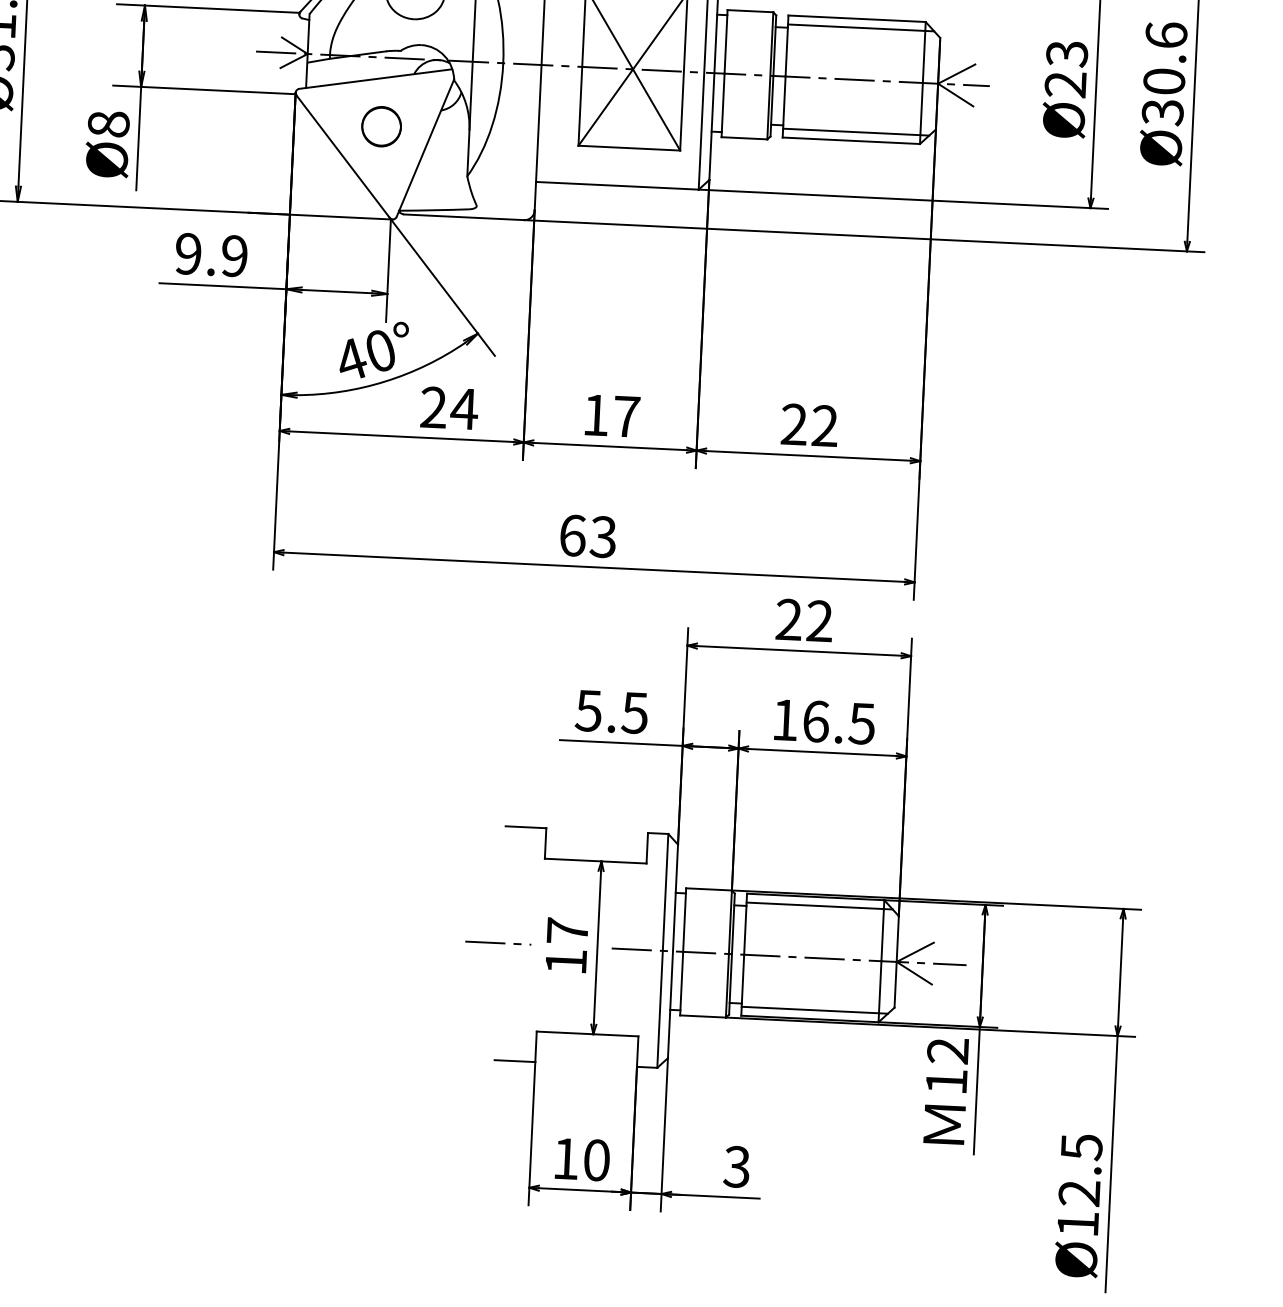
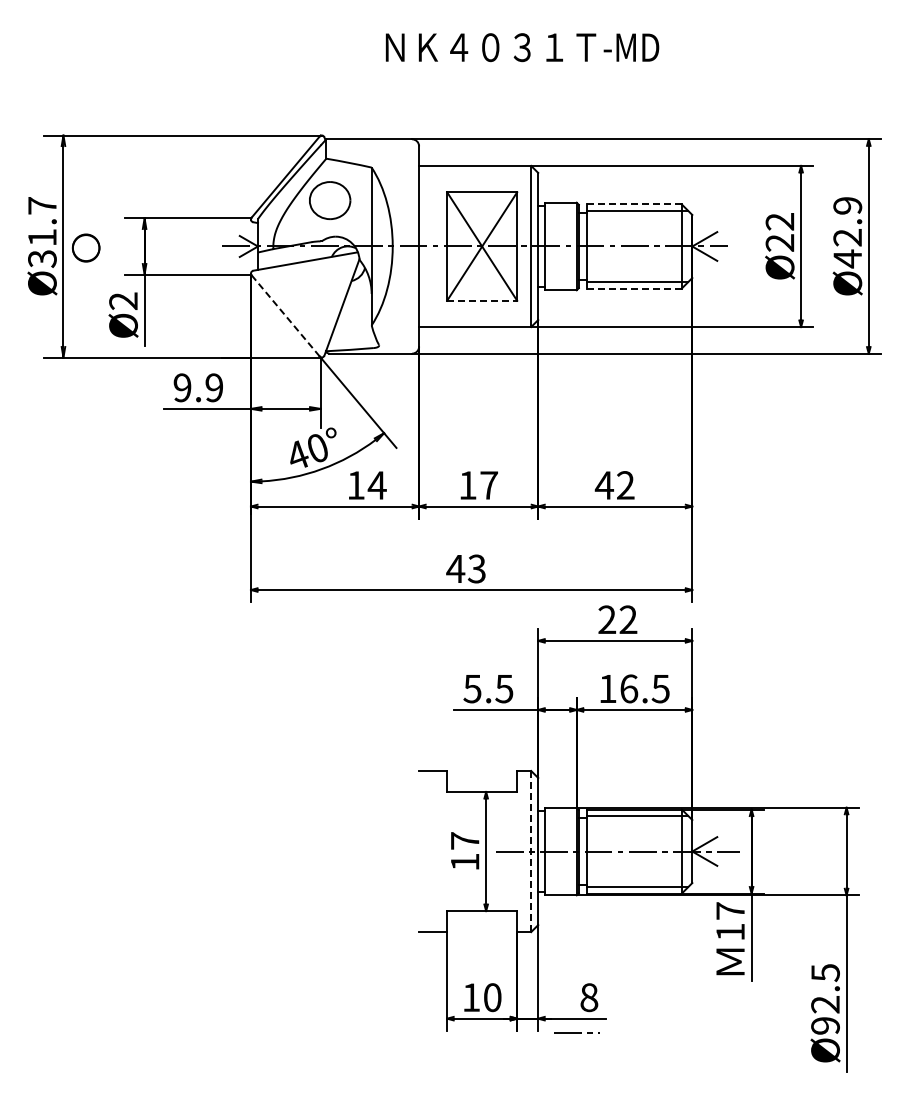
line: (858, 18) -> (635, 204), solid -> dashed
text: (1067, 53) -> (780, 221), Ø23 -> Ø22
text: (1164, 74) -> (847, 232), Ø30.6 -> Ø42.9
text: (108, 124) -> (123, 301), Ø8 -> Ø2
part: (380, 125) -> (85, 247), moved
line: (852, 140) -> (635, 288), solid -> dashed
line: (629, 147) -> (482, 300), solid -> dashed
line: (344, 157) -> (286, 316), solid -> dashed
text: (432, 407) -> (355, 485), 24 -> 14
text: (794, 424) -> (604, 485), 22 -> 42
text: (572, 534) -> (455, 568), 63 -> 43
line: (497, 943) -> (576, 1032), moved
line: (663, 950) -> (531, 851), solid -> dashed
text: (948, 1050) -> (730, 910), 12 -> 17
text: (737, 1166) -> (589, 997), 3 -> 8
text: (1078, 1223) -> (825, 1025), Ø12.5 -> Ø92.5

